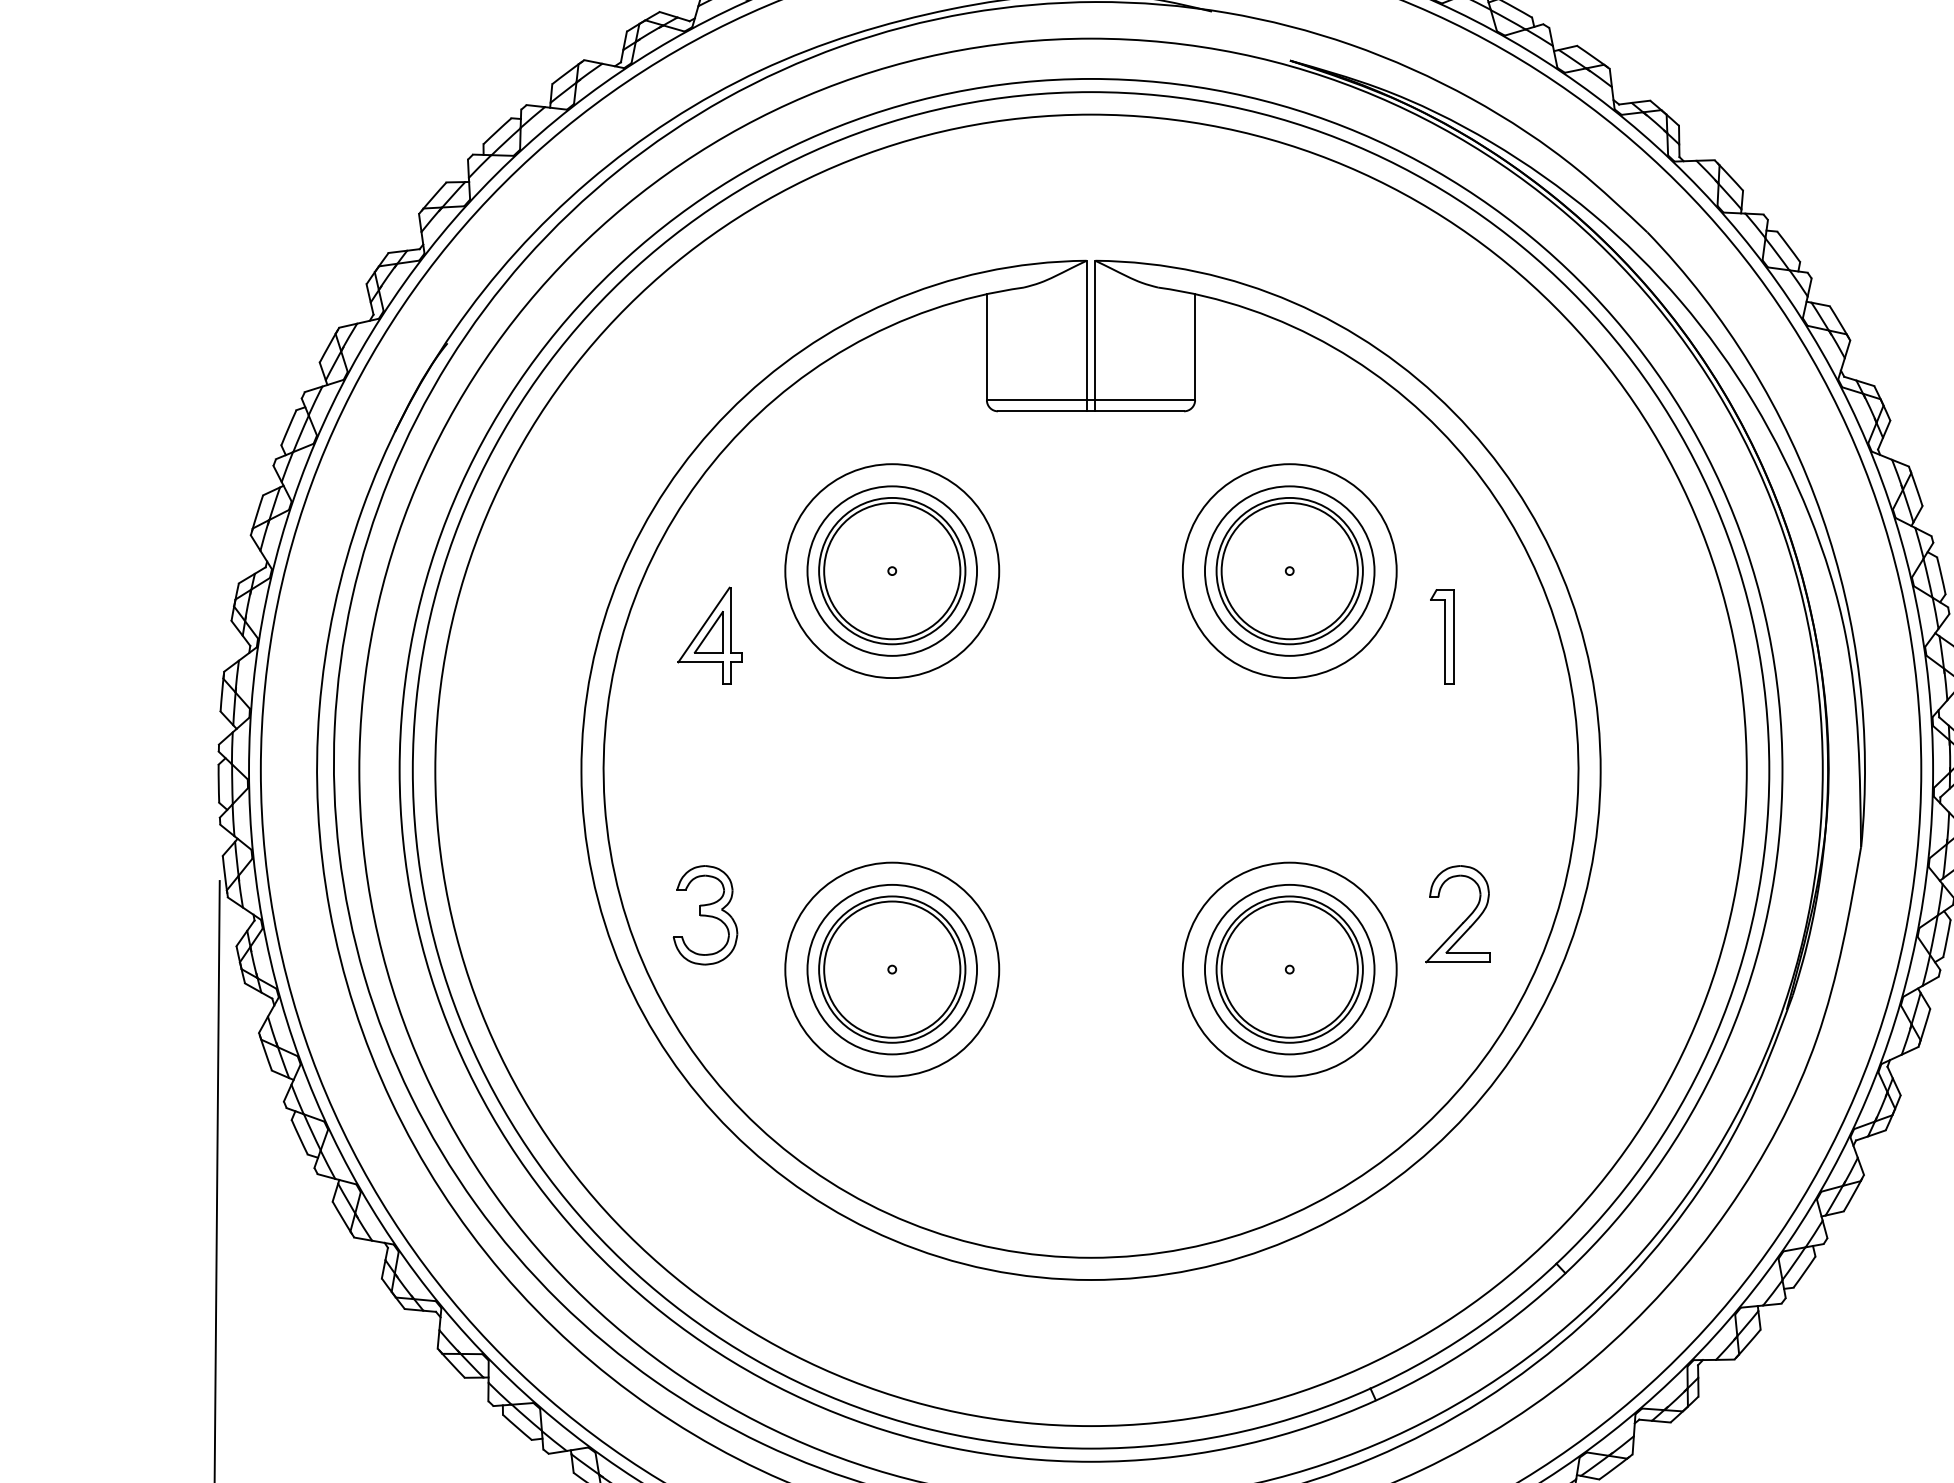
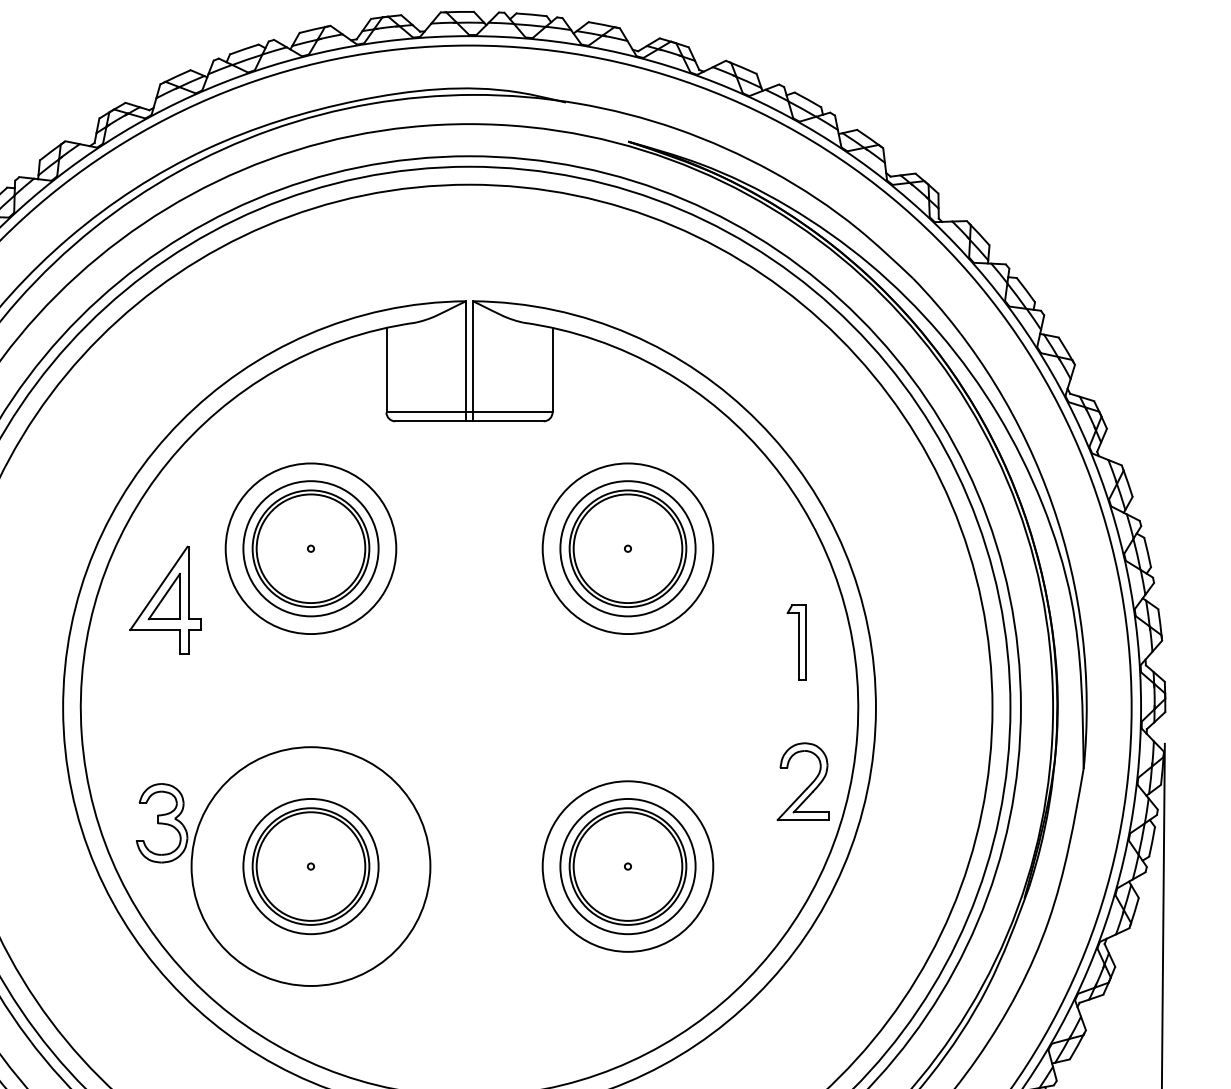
part: (709, 635) -> (165, 600), size x1.4
part: (1442, 636) -> (796, 642), moved
part: (1464, 920) -> (808, 786), moved
circle: (892, 969) -> (311, 866), size x1.4

